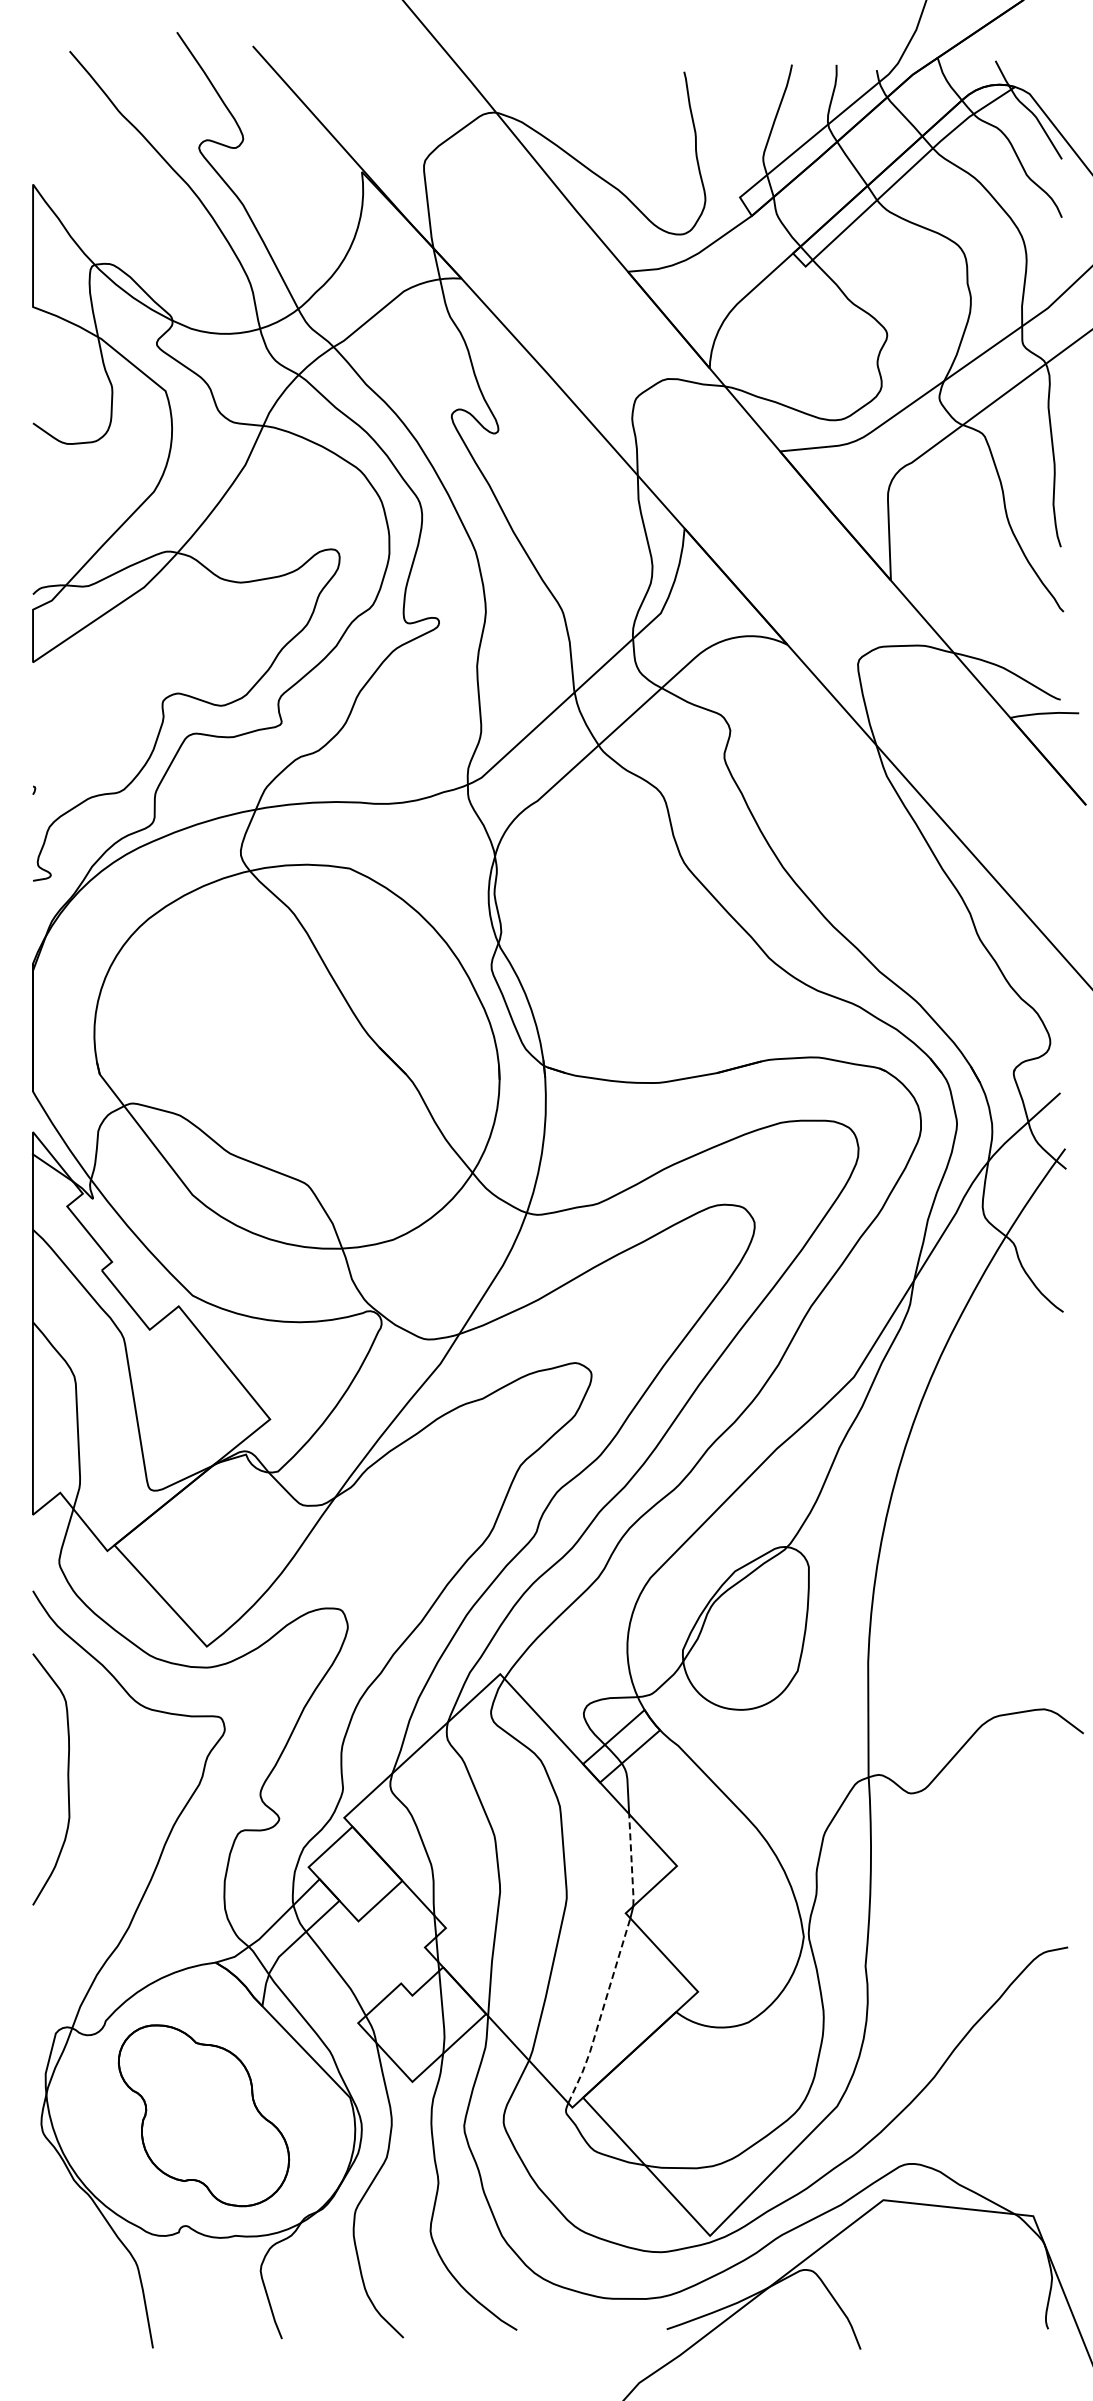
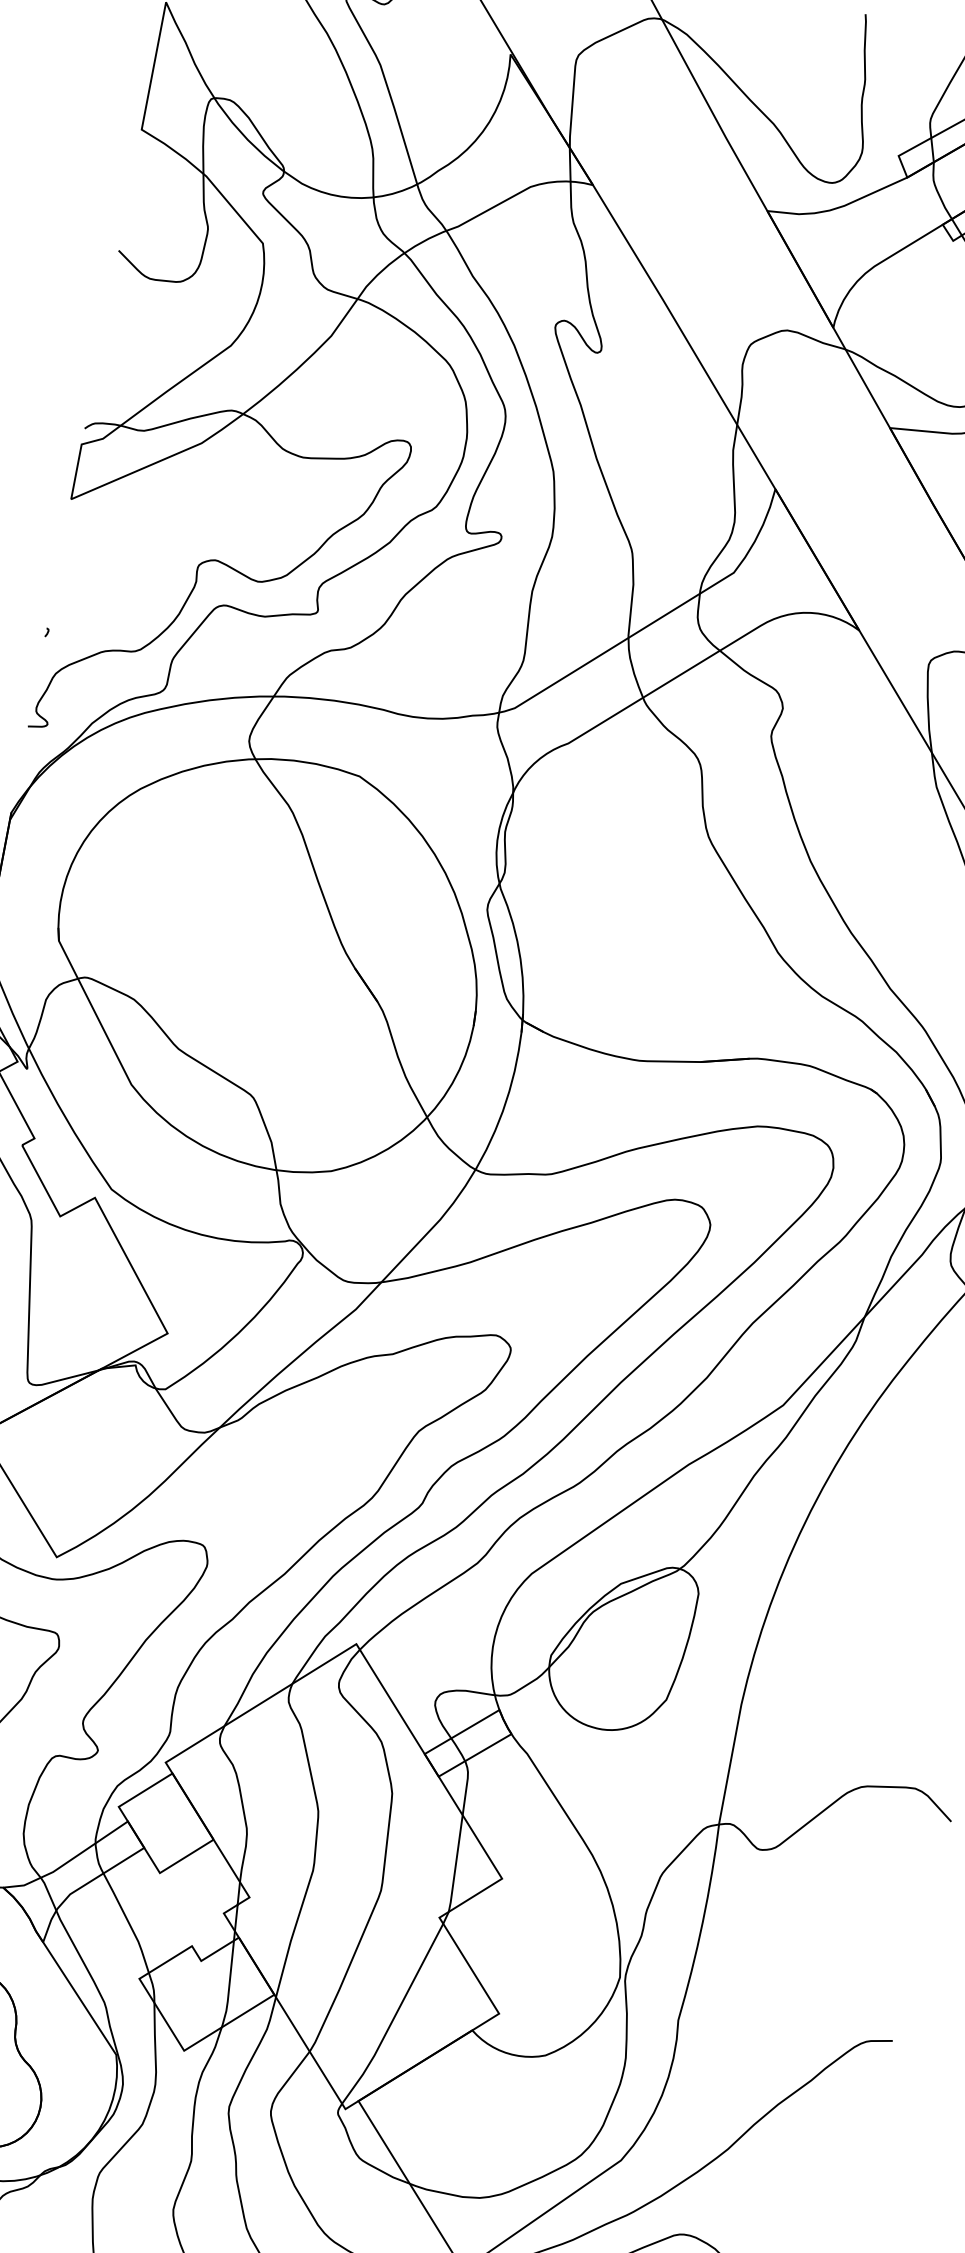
line: (631, 1860) -> (455, 1863), dashed -> solid
line: (601, 2012) -> (394, 2016), dashed -> solid

